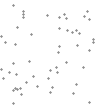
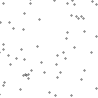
part: (69, 30) -> (76, 16), size x0.6
part: (19, 88) -> (26, 74), size x0.6

